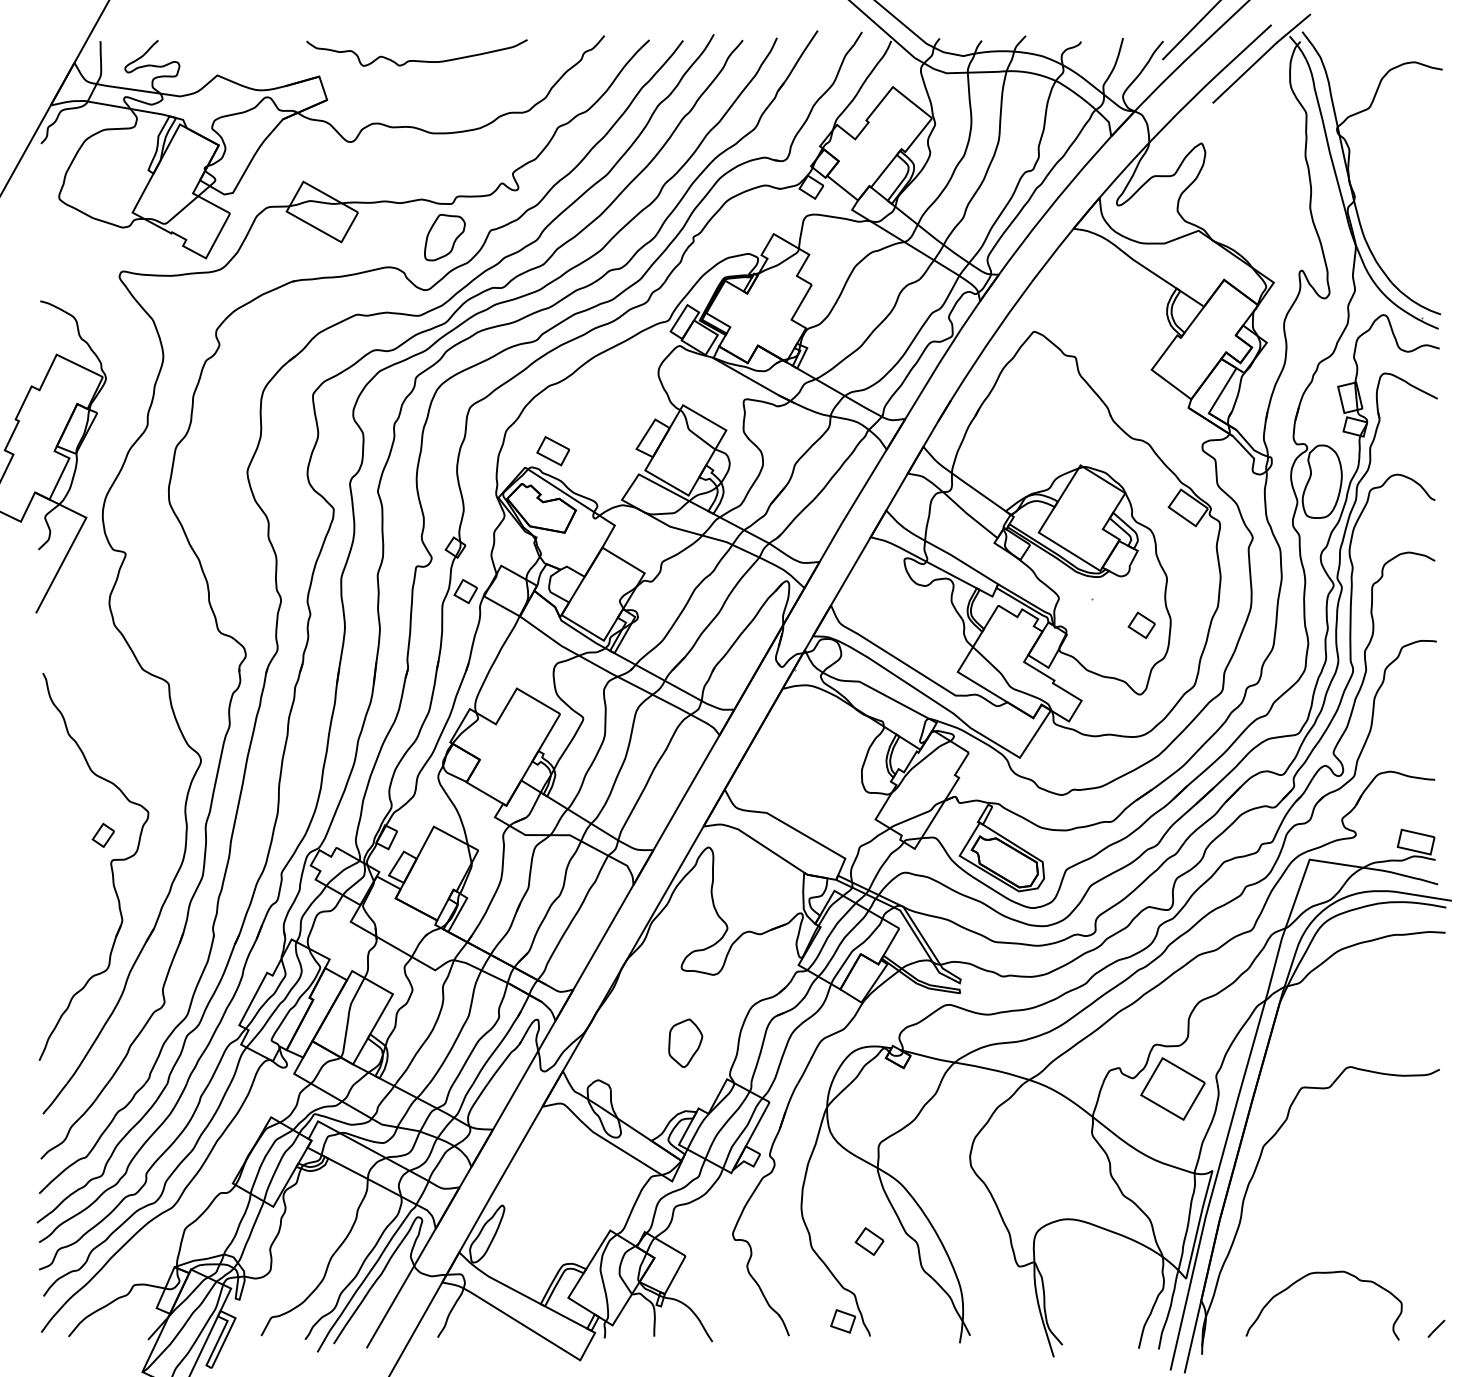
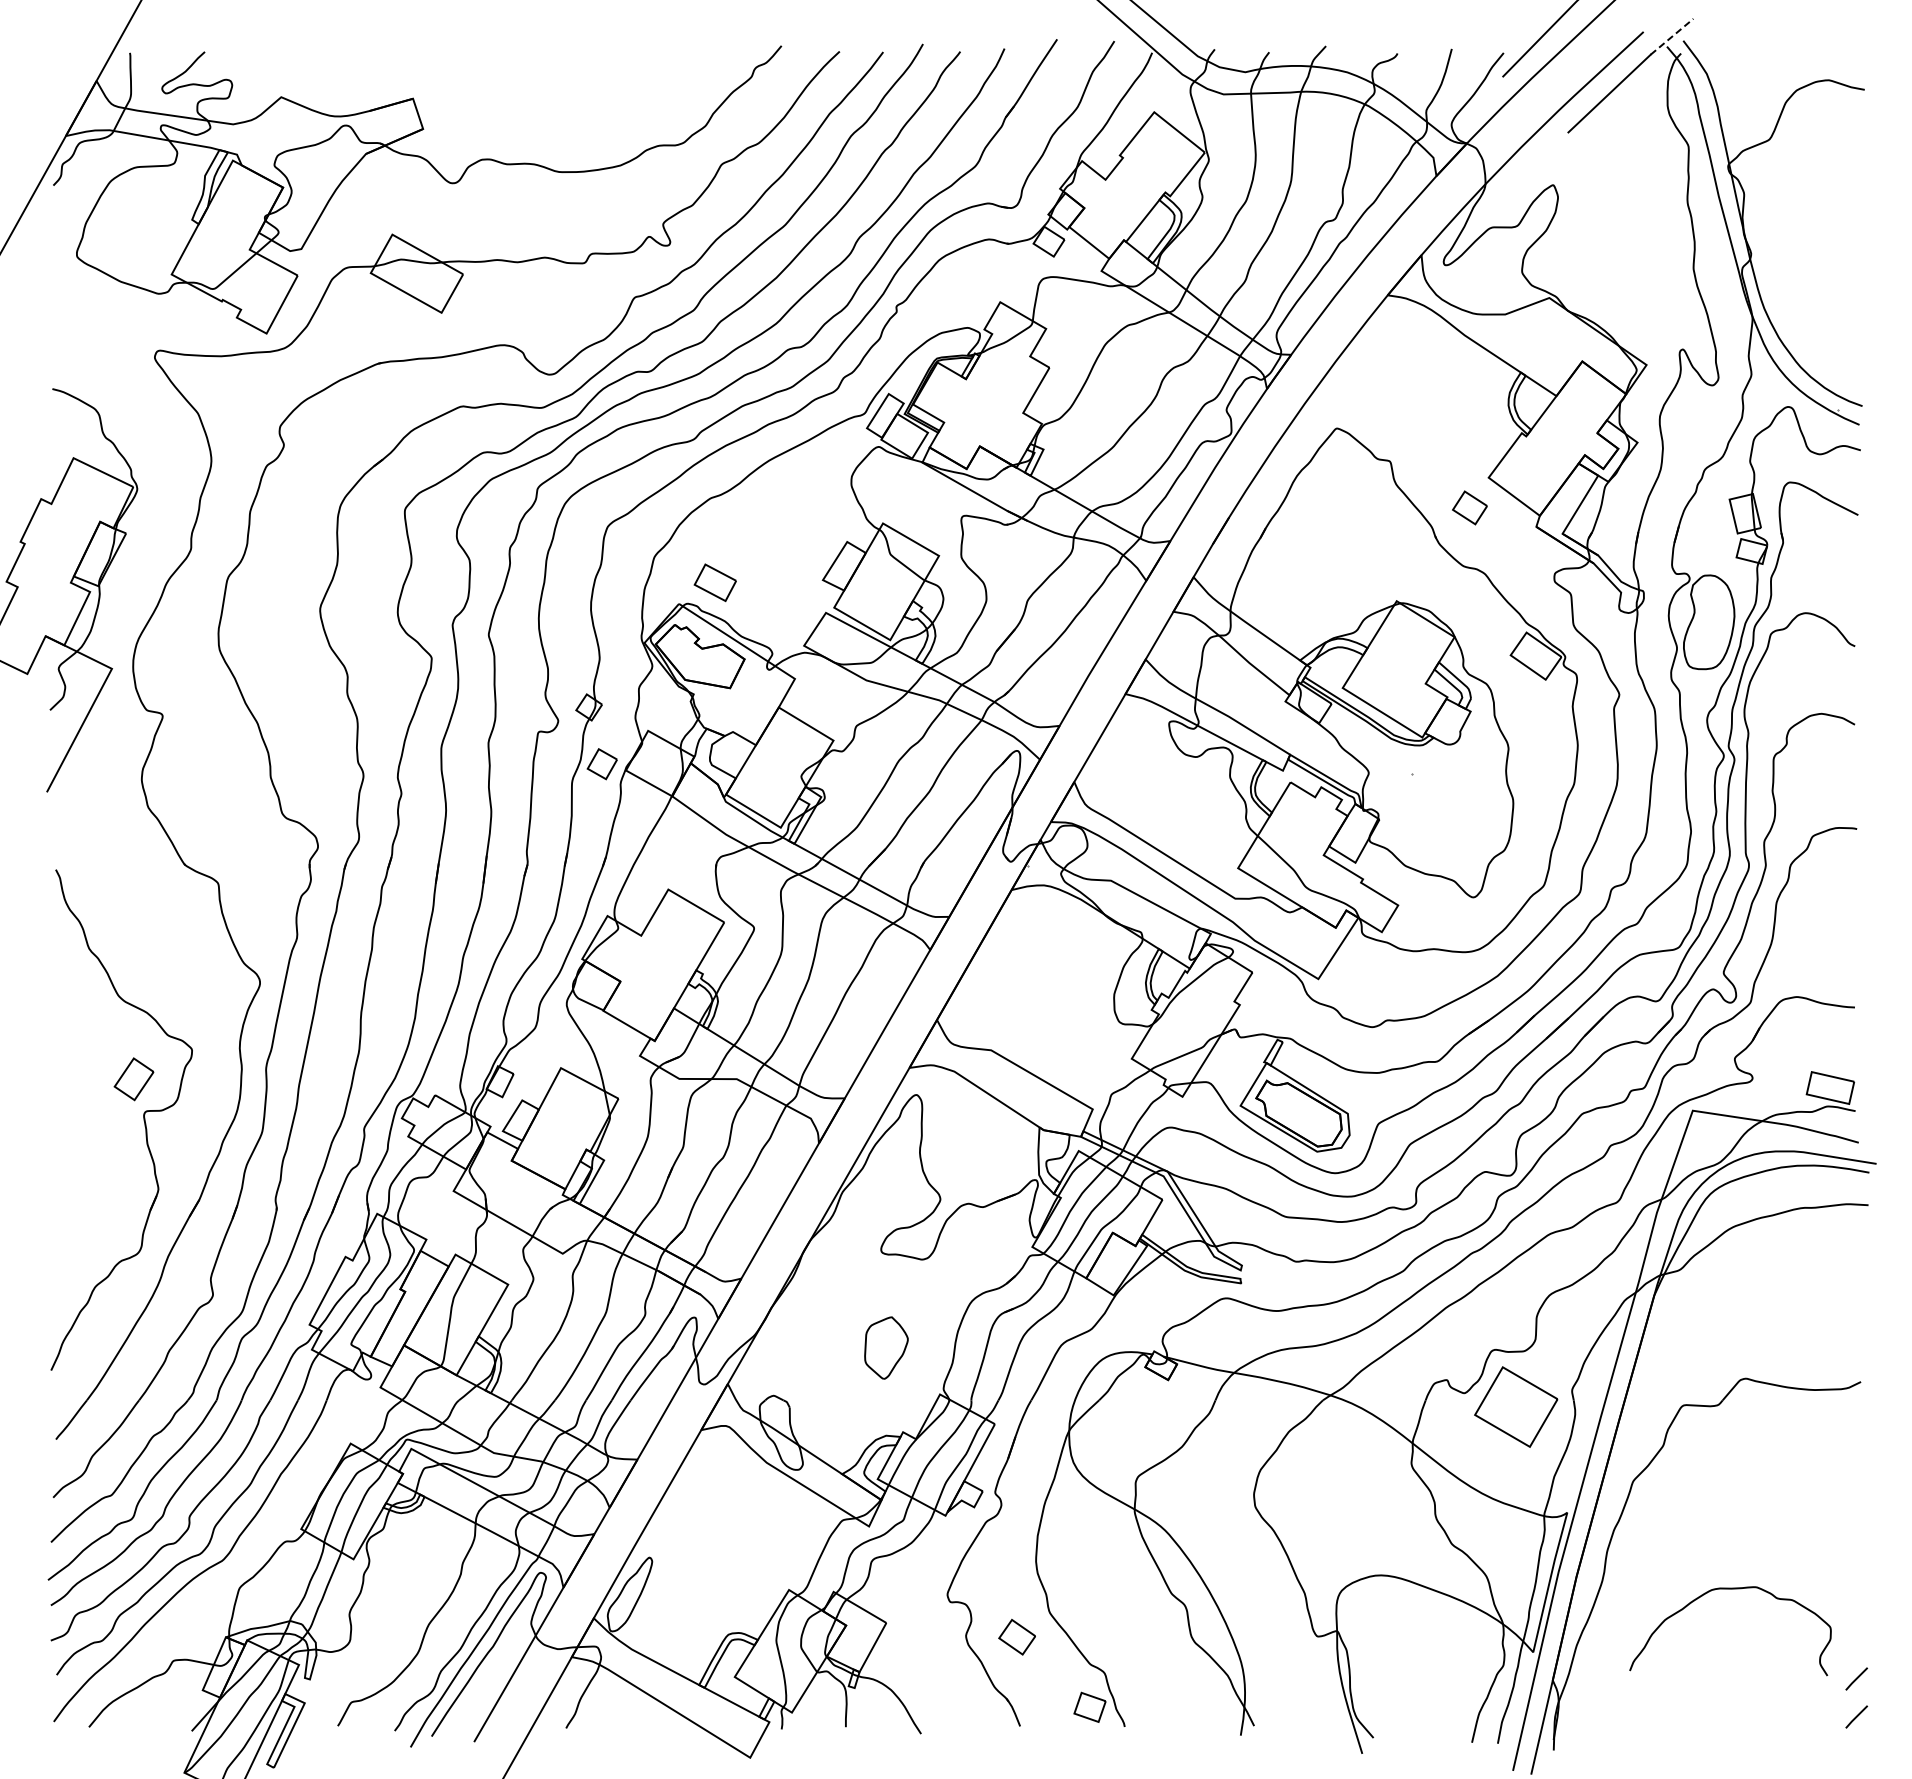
line: (1293, 28) -> (1672, 36), solid -> dashed
curve: (417, 60) -> (539, 77), removed
part: (445, 237) -> (575, 306), removed
part: (1141, 625) -> (1469, 507), moved
part: (103, 835) -> (133, 1079), size x1.4
part: (869, 1240) -> (1016, 1636), moved
curve: (1324, 1273) -> (1730, 1589), moved
line: (1436, 1299) -> (1856, 1678), added

